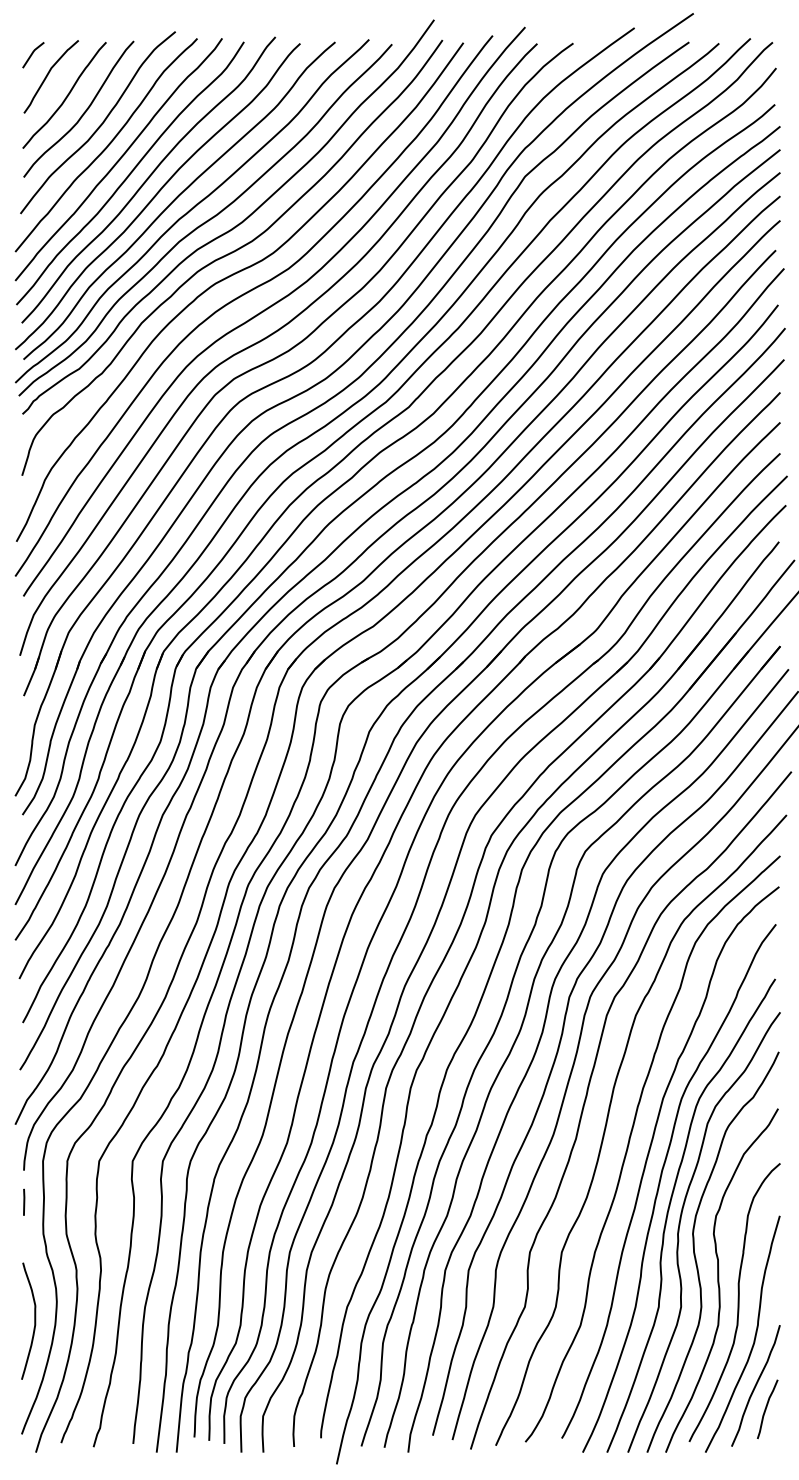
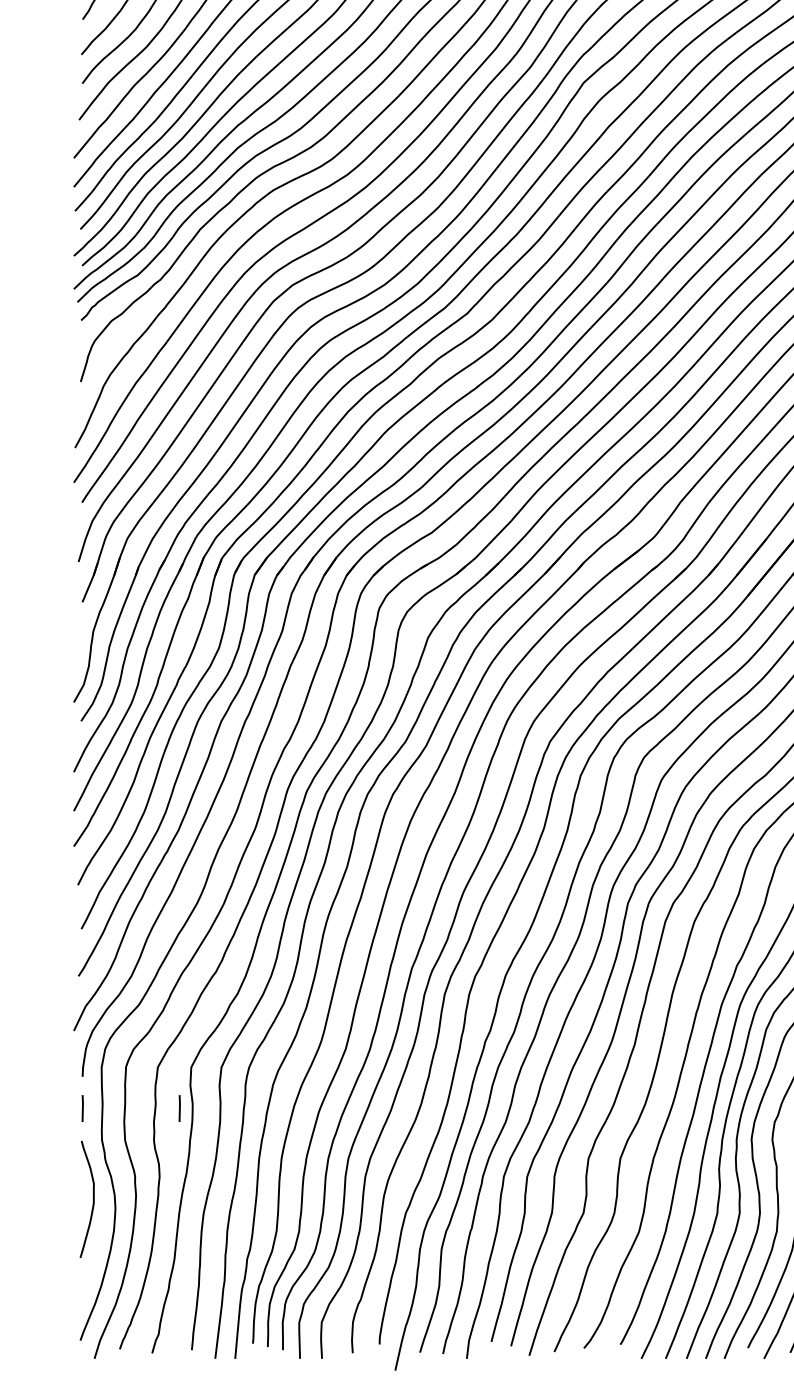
line: (121, 1201) -> (180, 1107), added
curve: (34, 1320) -> (93, 1198), moved

